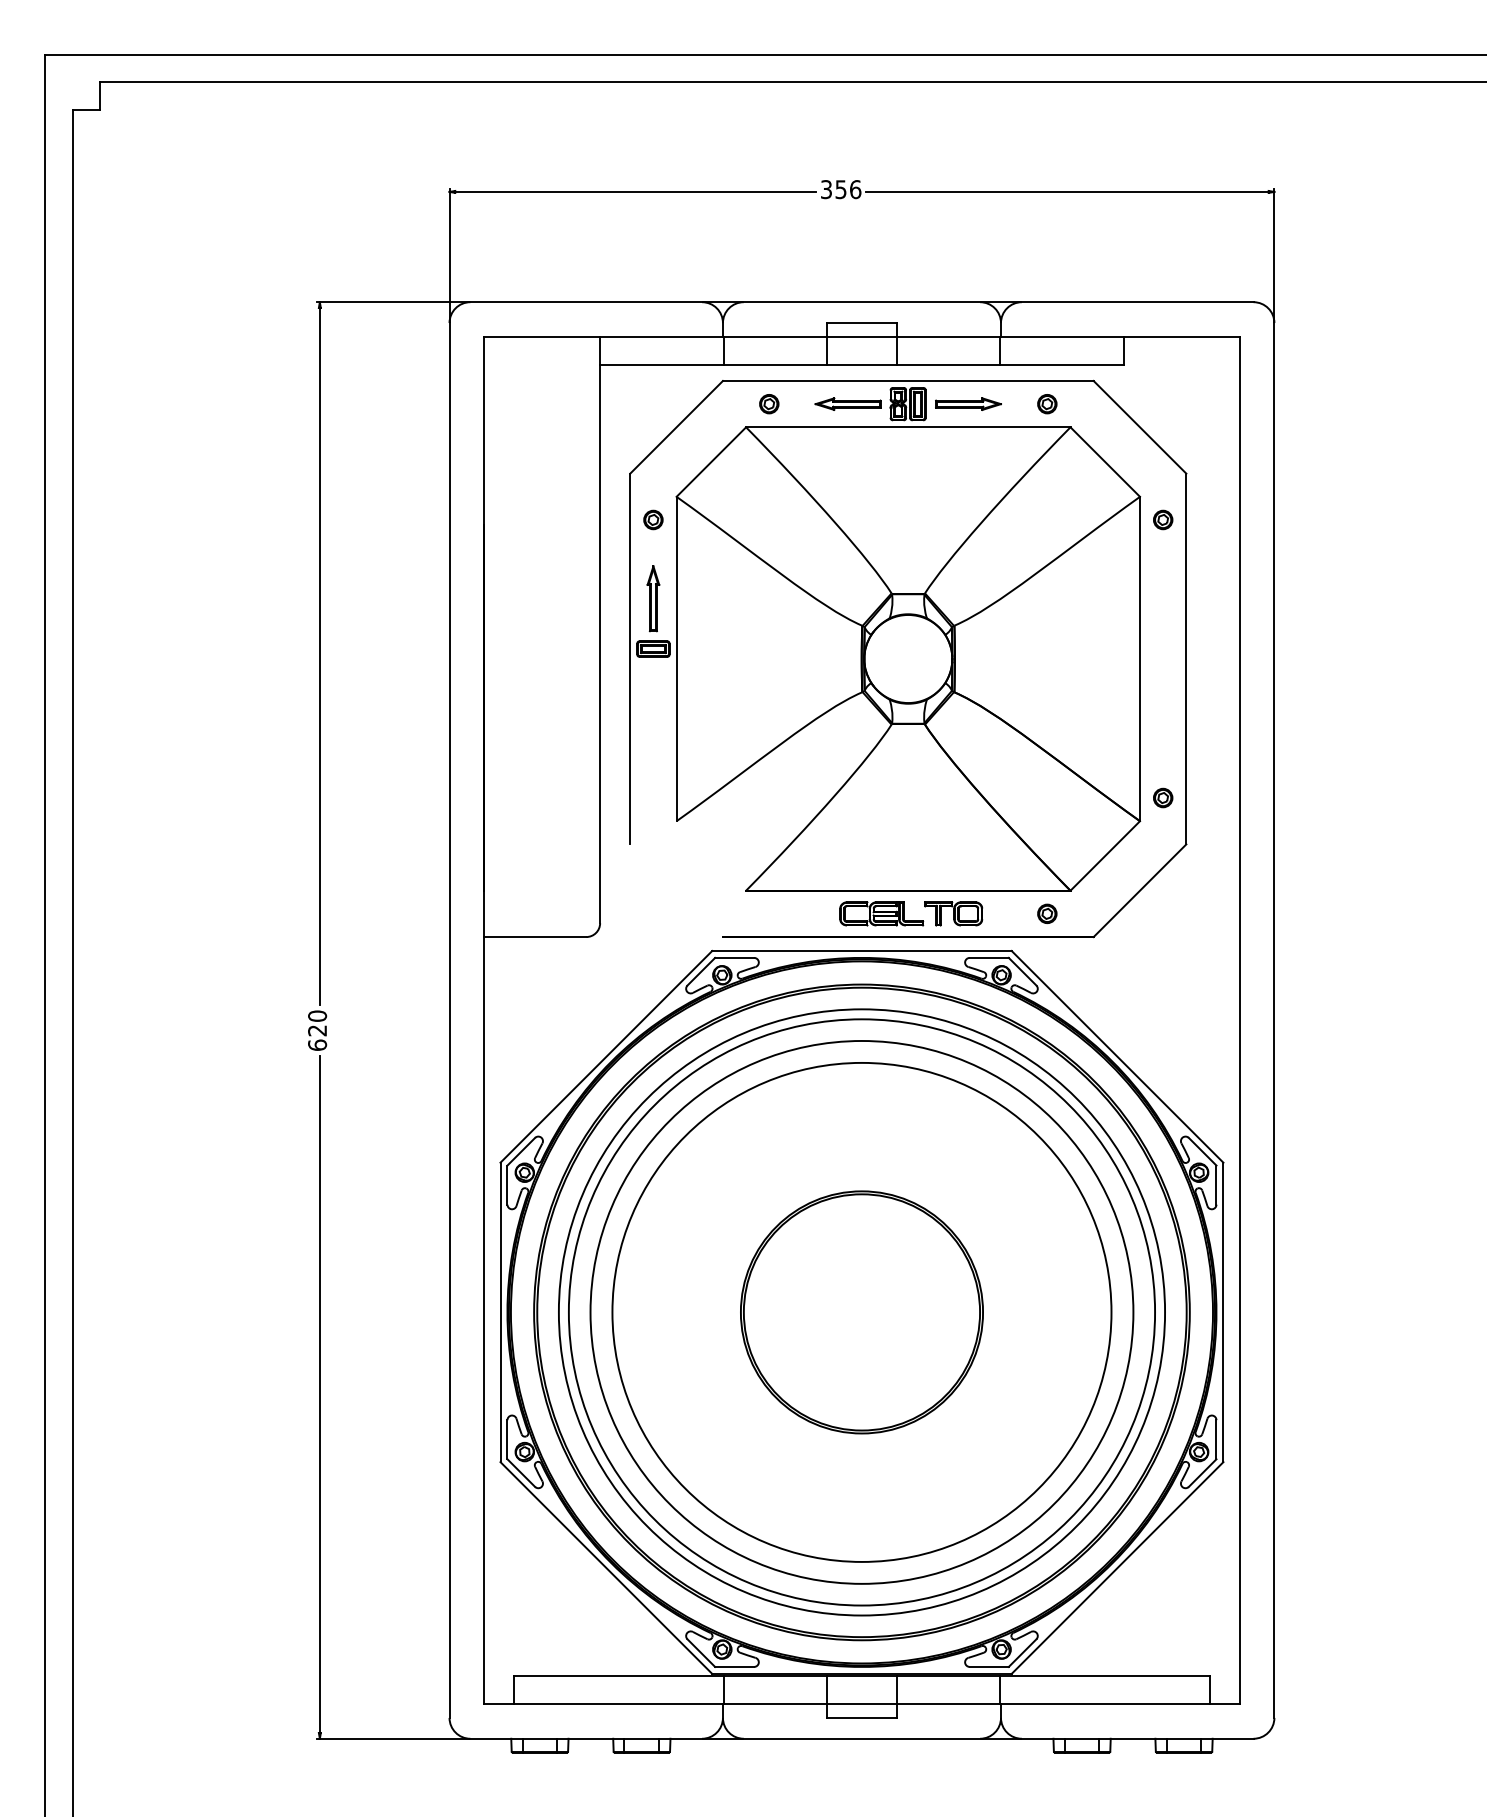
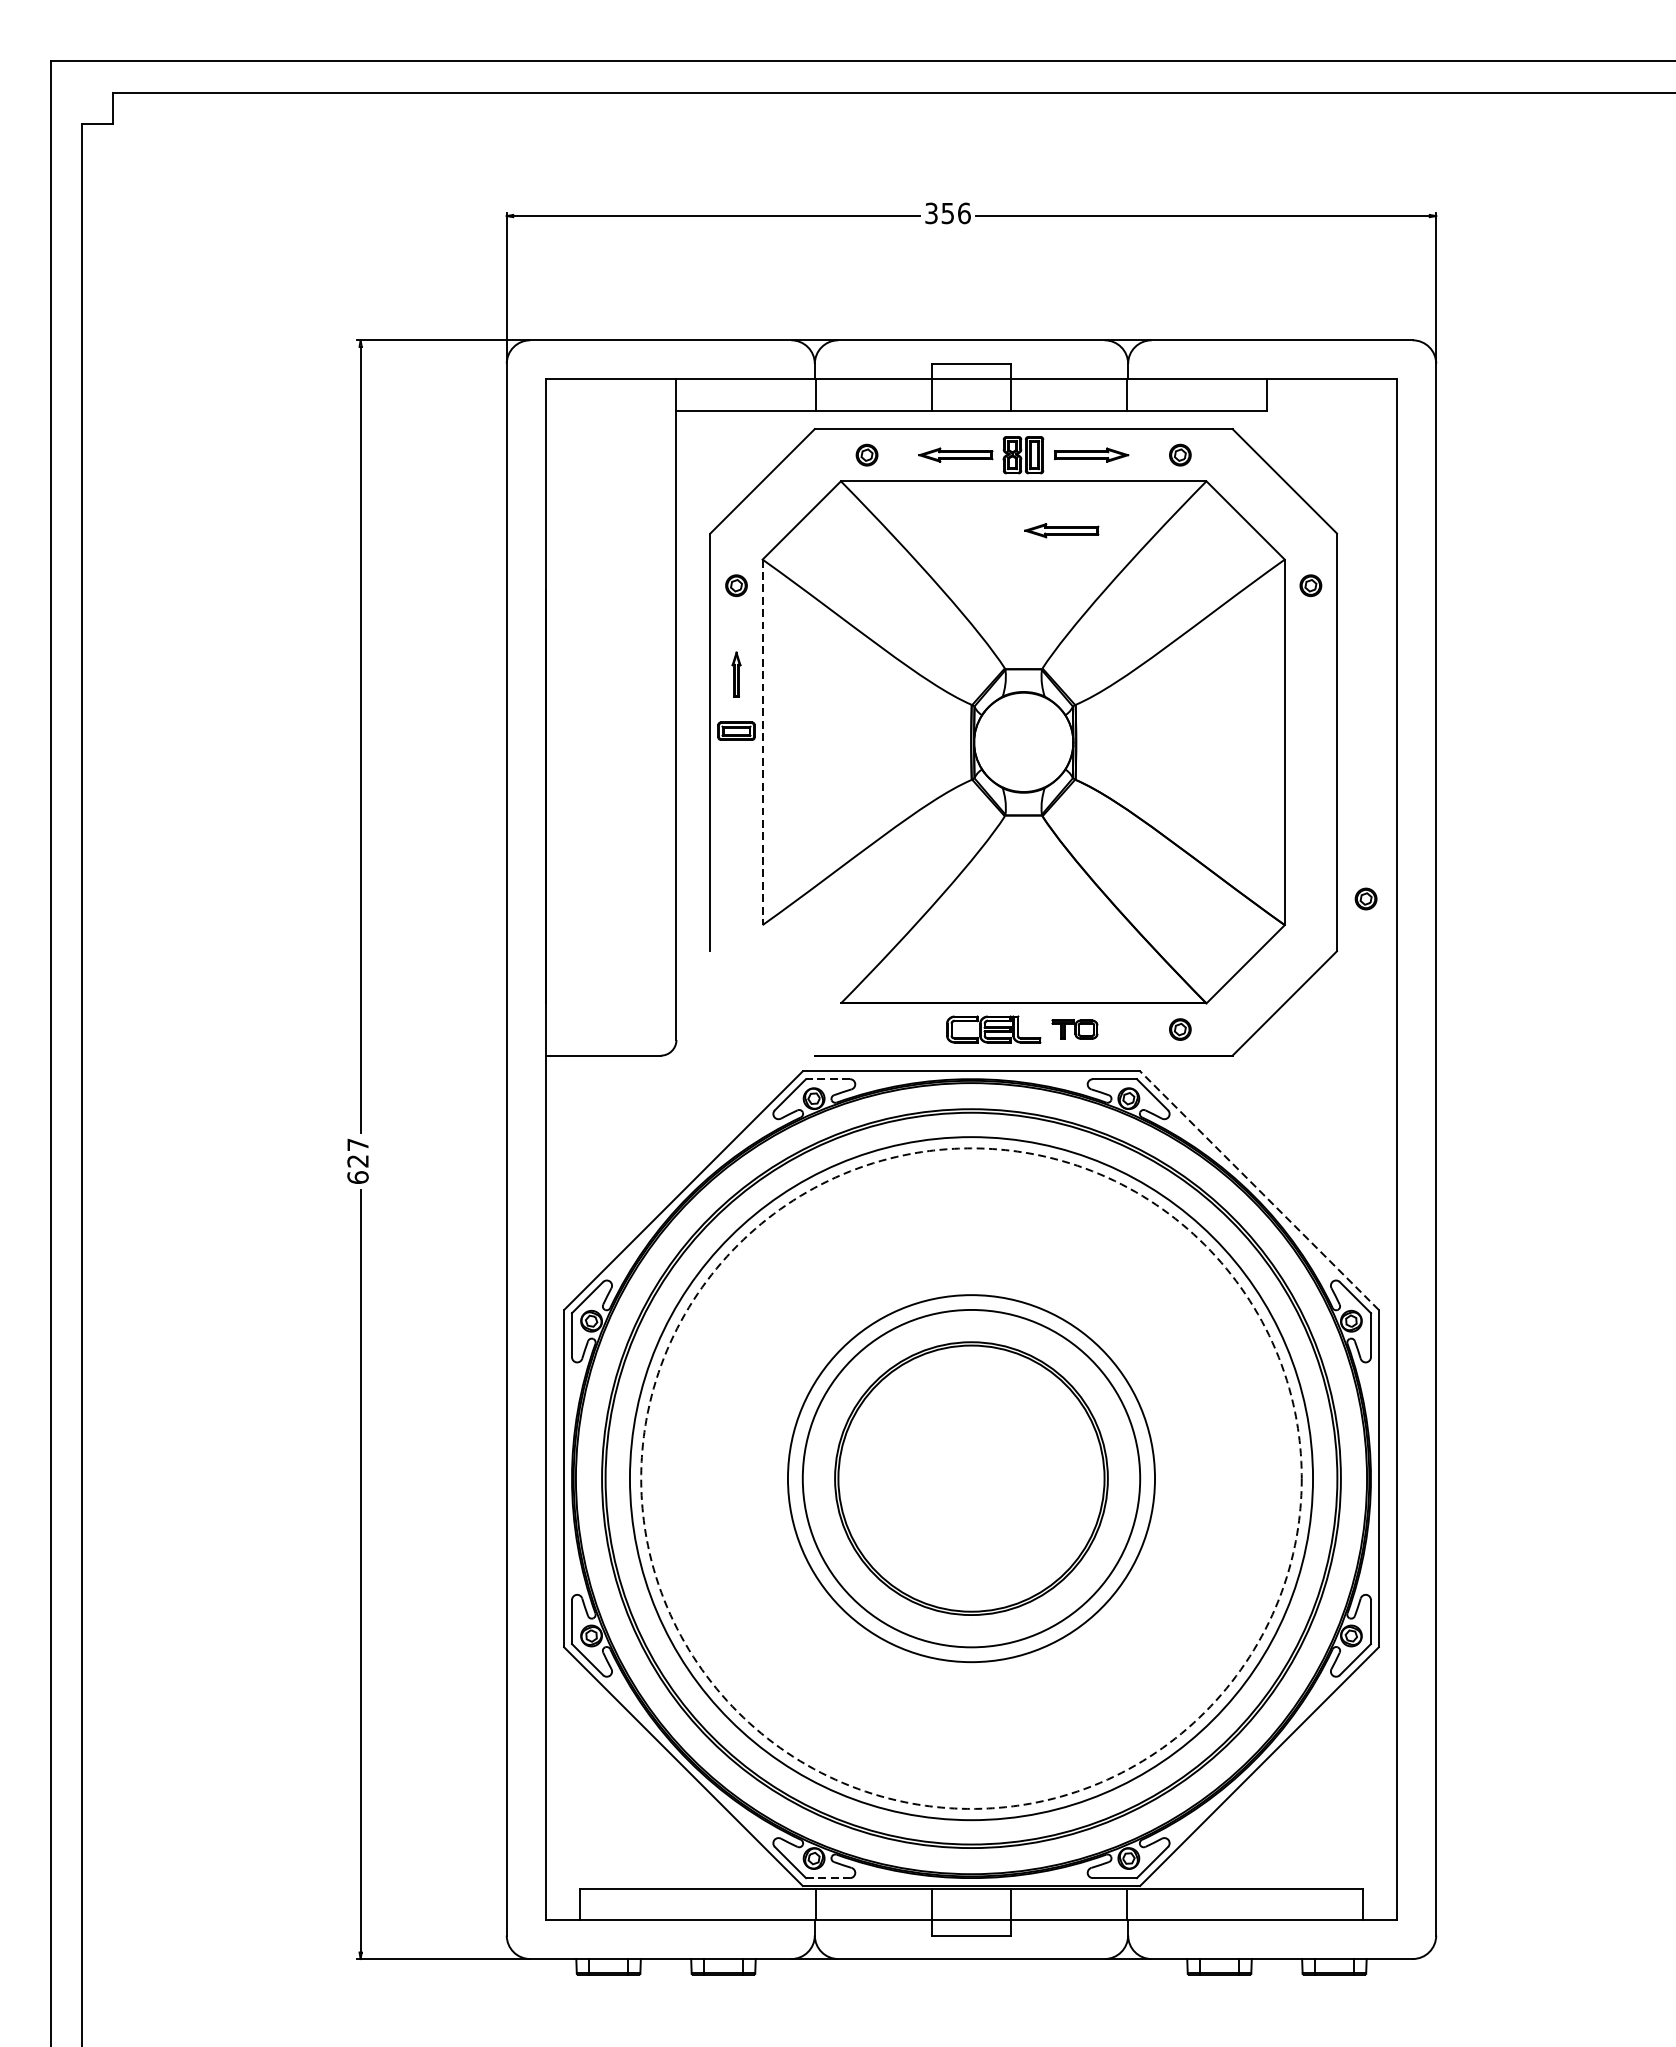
part: (941, 470) -> (1061, 529), added
part: (653, 598) -> (736, 674), size x0.6
line: (676, 659) -> (762, 742), solid -> dashed
part: (1163, 797) -> (1366, 898), moved
part: (953, 913) -> (1074, 1029), size x0.7
line: (734, 957) -> (827, 1078), solid -> dashed
text: (317, 1015) -> (357, 1144), 620 -> 627
line: (1117, 1056) -> (1259, 1190), solid -> dashed
circle: (861, 1311) -> (970, 1477), size x0.6
circle: (861, 1311) -> (970, 1477), size x0.6
circle: (861, 1312) -> (970, 1478), solid -> dashed
line: (734, 1666) -> (827, 1877), solid -> dashed

